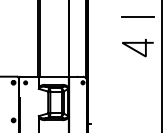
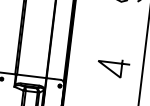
line: (137, 17) -> (123, 26), removed
line: (137, 50) -> (112, 70), moved

